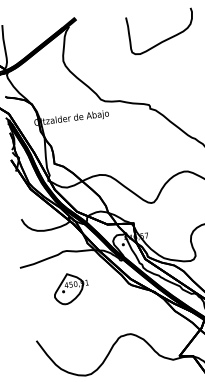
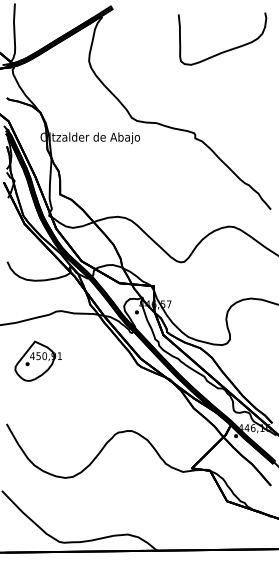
part: (70, 288) -> (37, 360), moved

